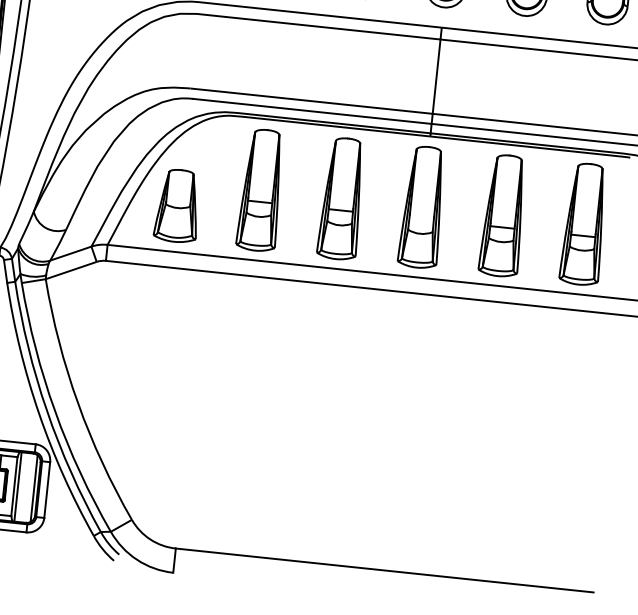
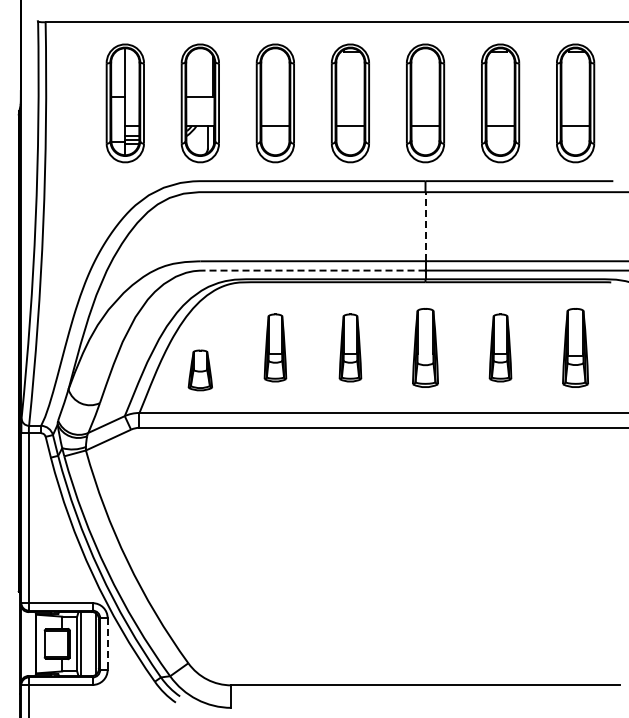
line: (436, 76) -> (425, 226), solid -> dashed
line: (312, 111) -> (314, 270), solid -> dashed
part: (261, 189) -> (275, 347), size x0.6
part: (342, 198) -> (350, 347), size x0.6
part: (178, 206) -> (200, 370), size x0.6
part: (422, 206) -> (425, 347), size x0.7
part: (503, 215) -> (500, 347), size x0.6
part: (584, 223) -> (575, 347), size x0.7
line: (46, 490) -> (107, 644), solid -> dashed

